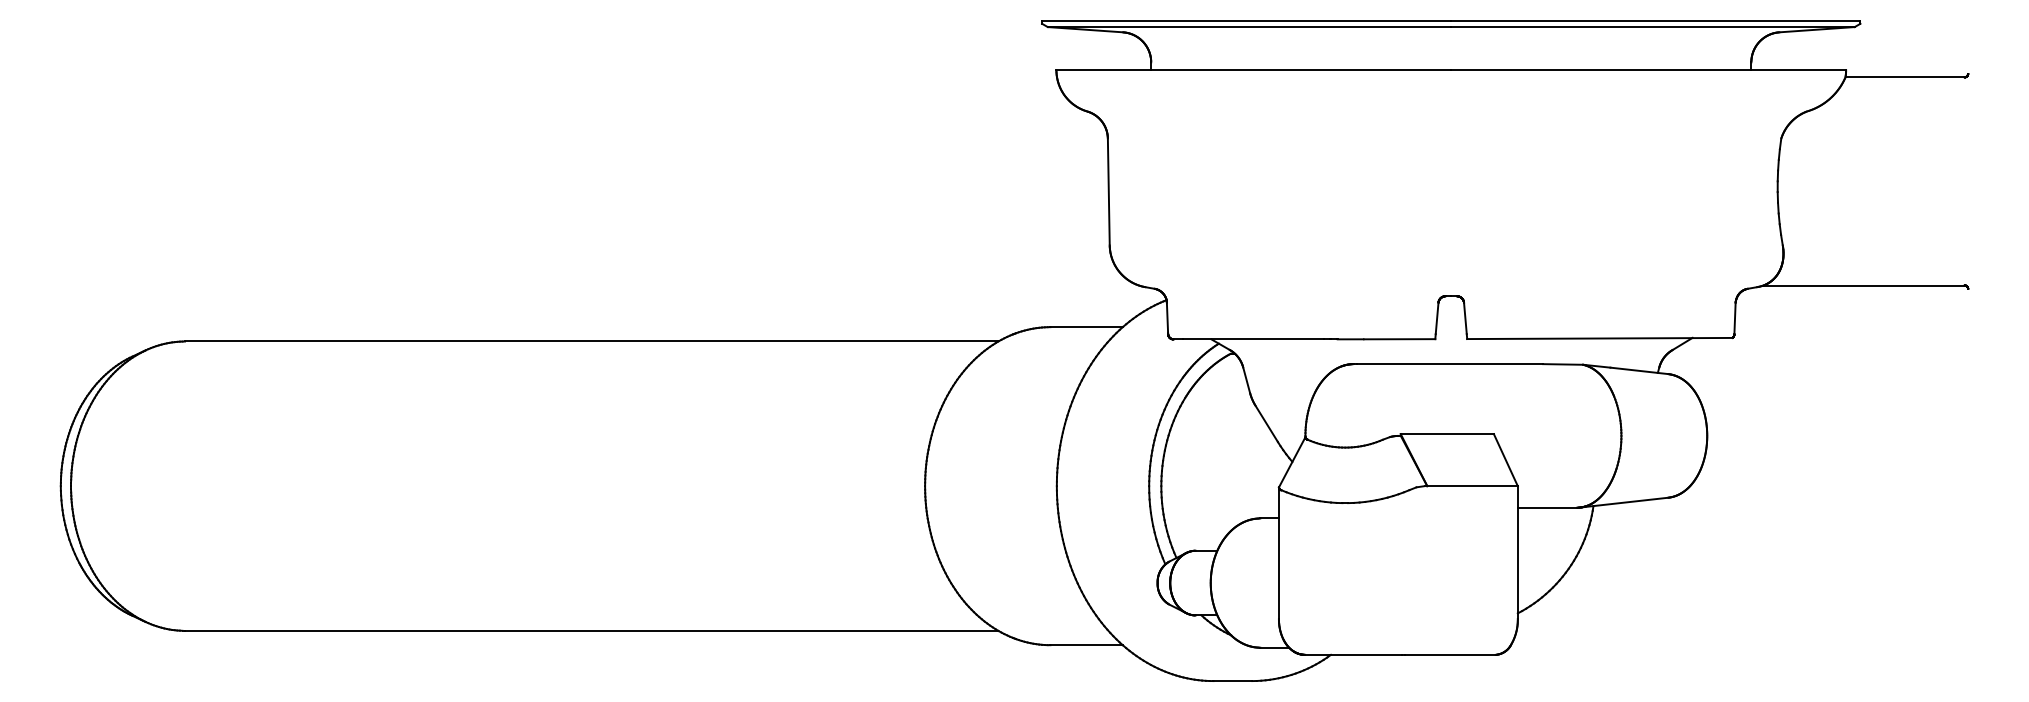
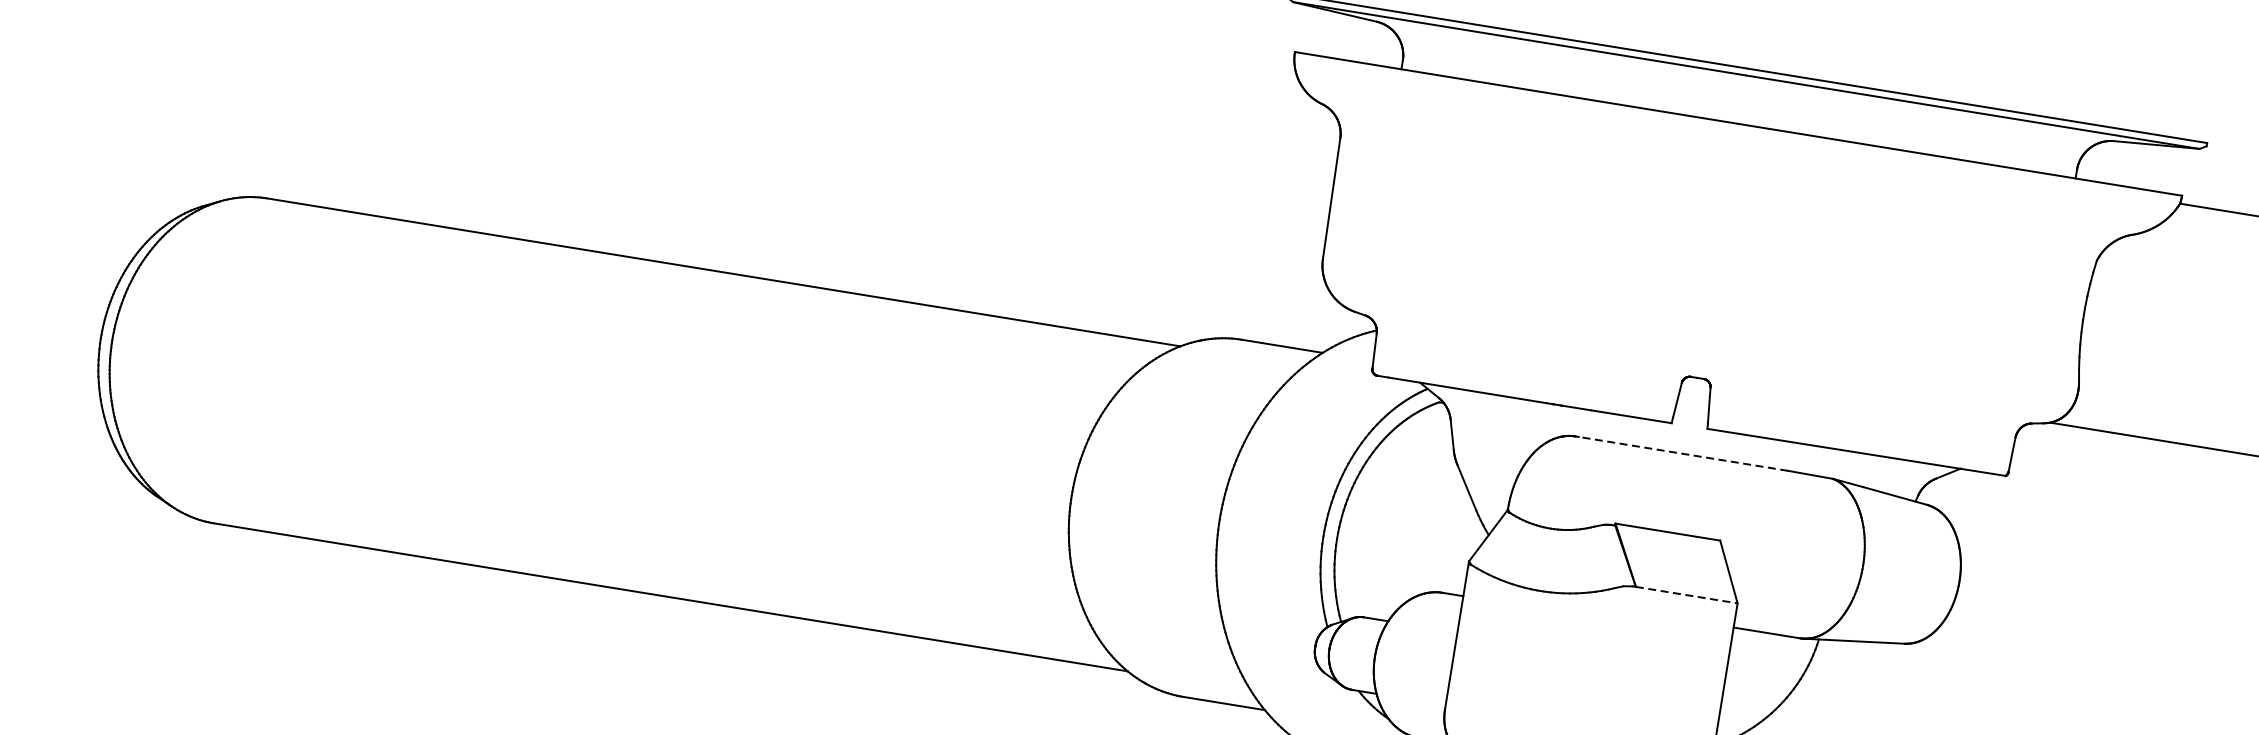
line: (1449, 364) -> (1682, 454), solid -> dashed
line: (1473, 486) -> (1687, 595), solid -> dashed

